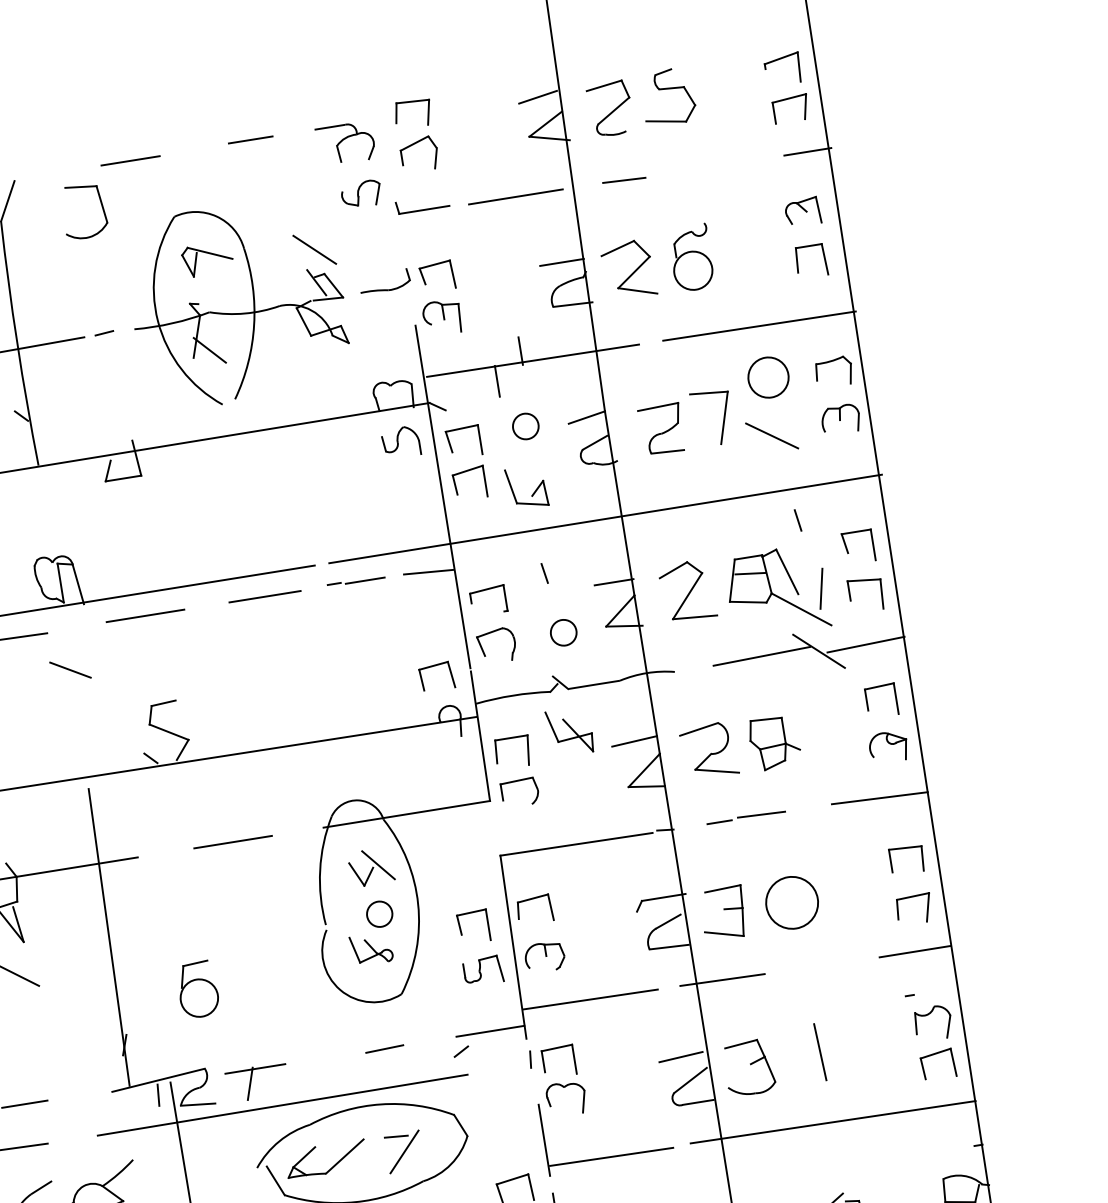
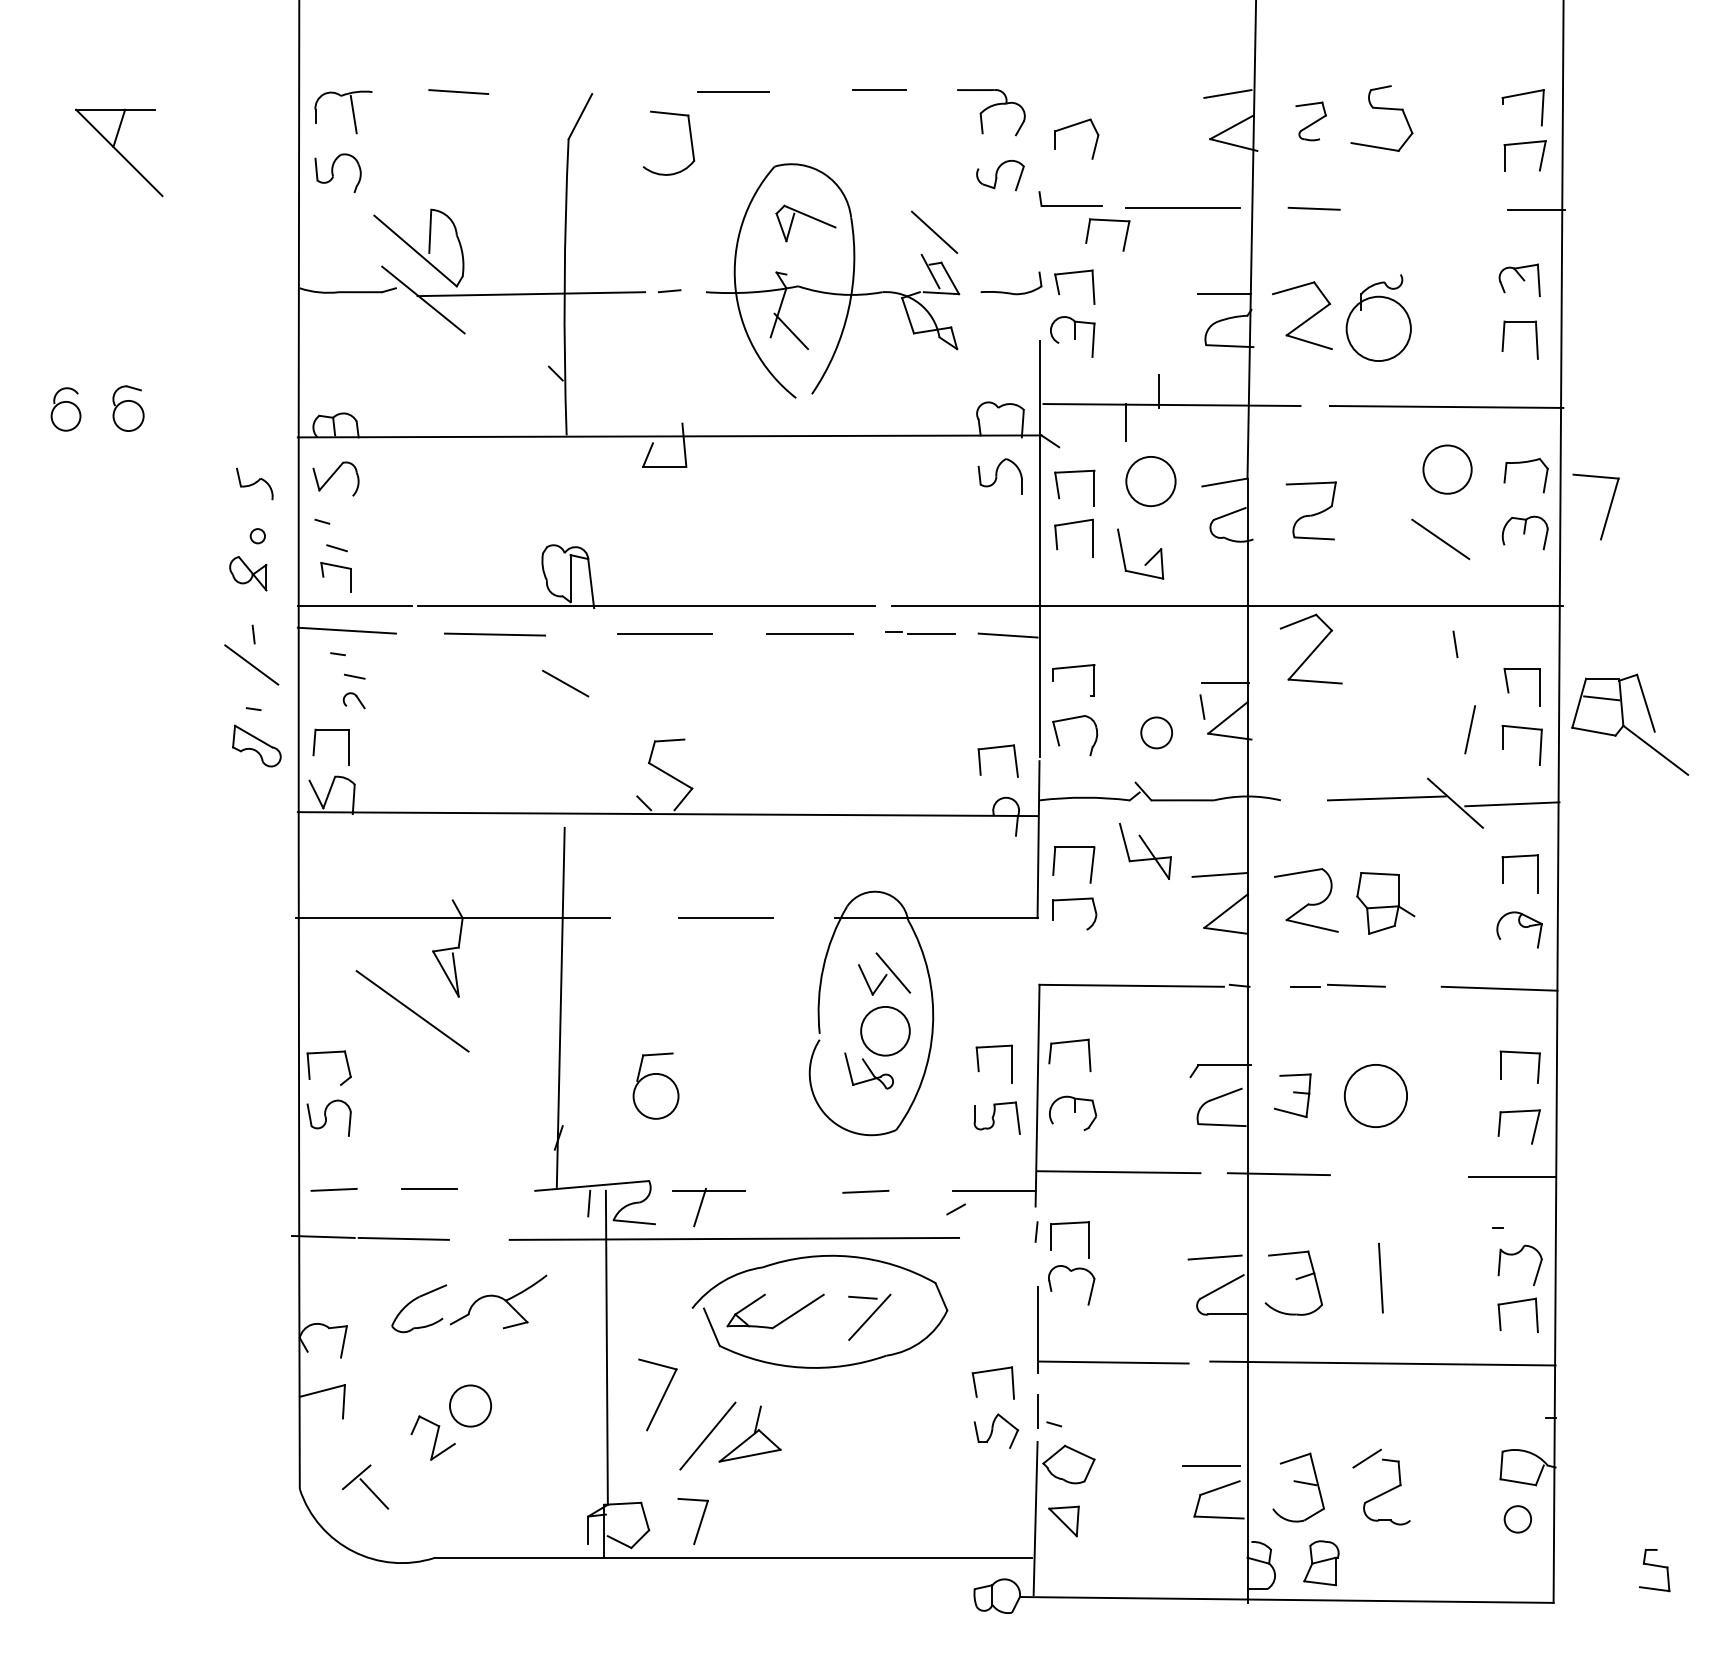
part: (411, 102) -> (1107, 221), moved
part: (609, 108) -> (1310, 121), size x0.6
circle: (693, 270) -> (1378, 328), size x1.4
part: (723, 418) -> (1608, 509), moved
circle: (525, 426) -> (1150, 481), size x1.6
line: (544, 572) -> (1202, 706), moved
part: (686, 590) -> (1310, 648), moved
part: (777, 591) -> (1630, 724), moved
part: (723, 913) -> (1292, 1095), size x0.7
circle: (379, 914) -> (885, 1031), size x1.6

